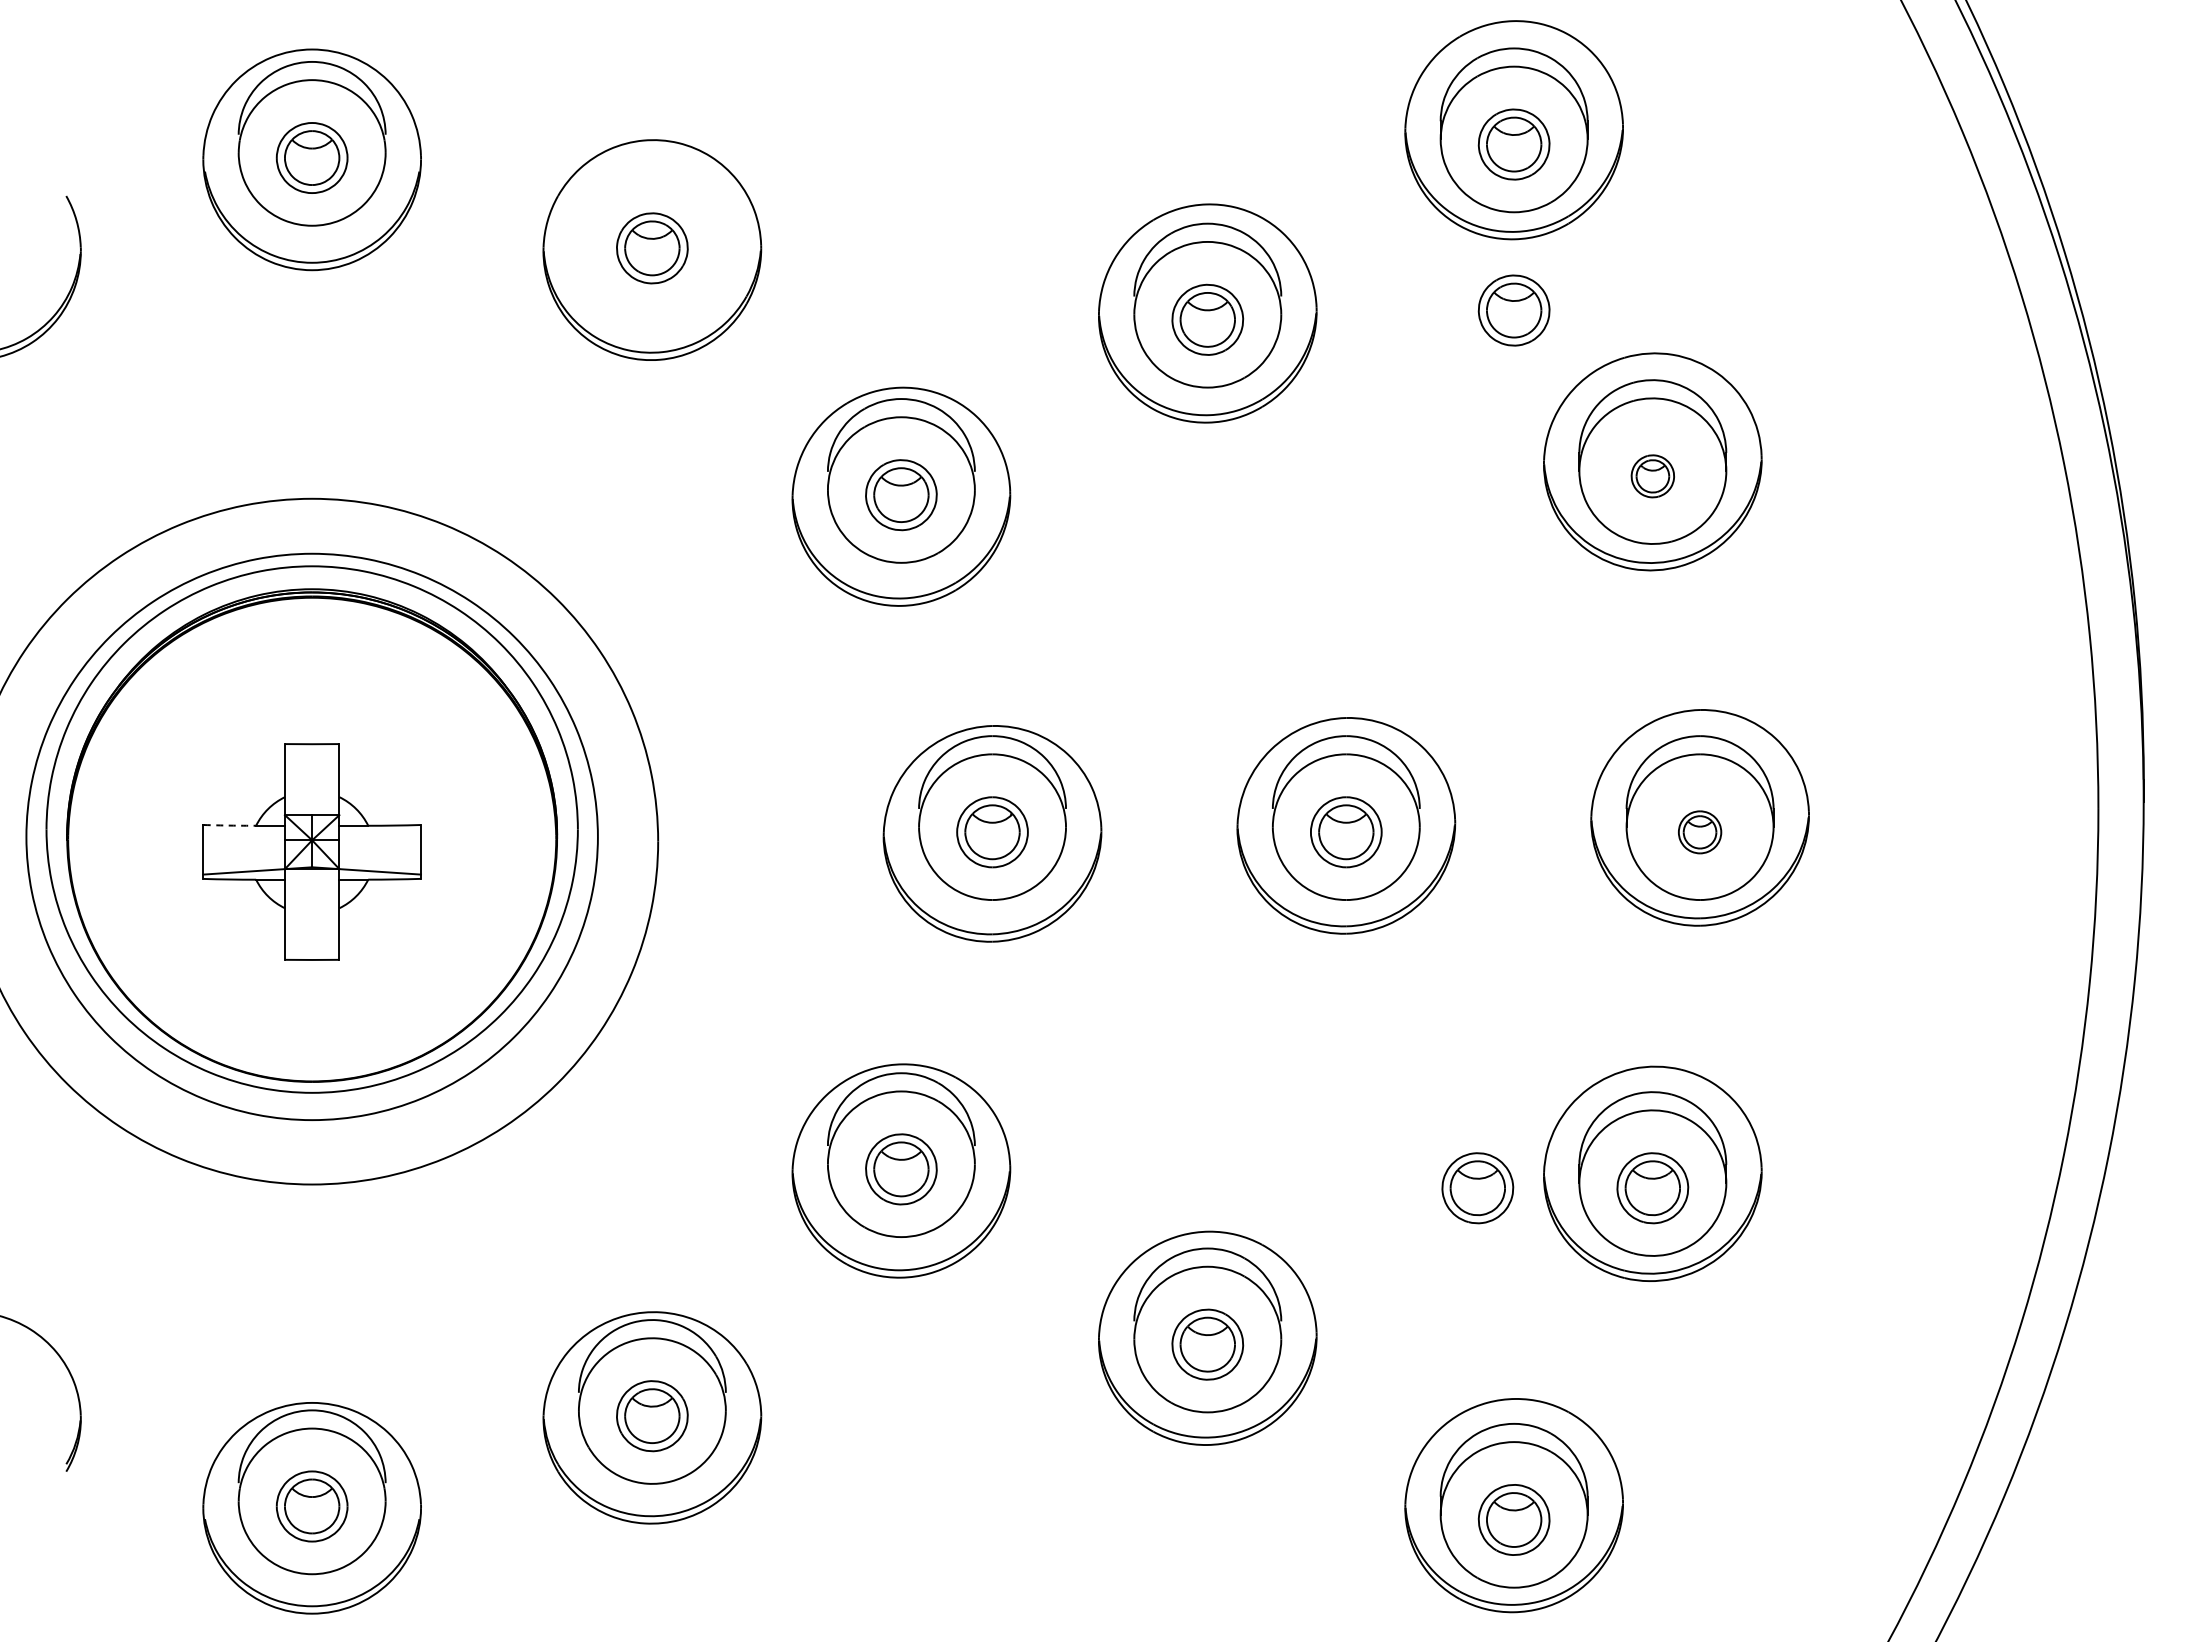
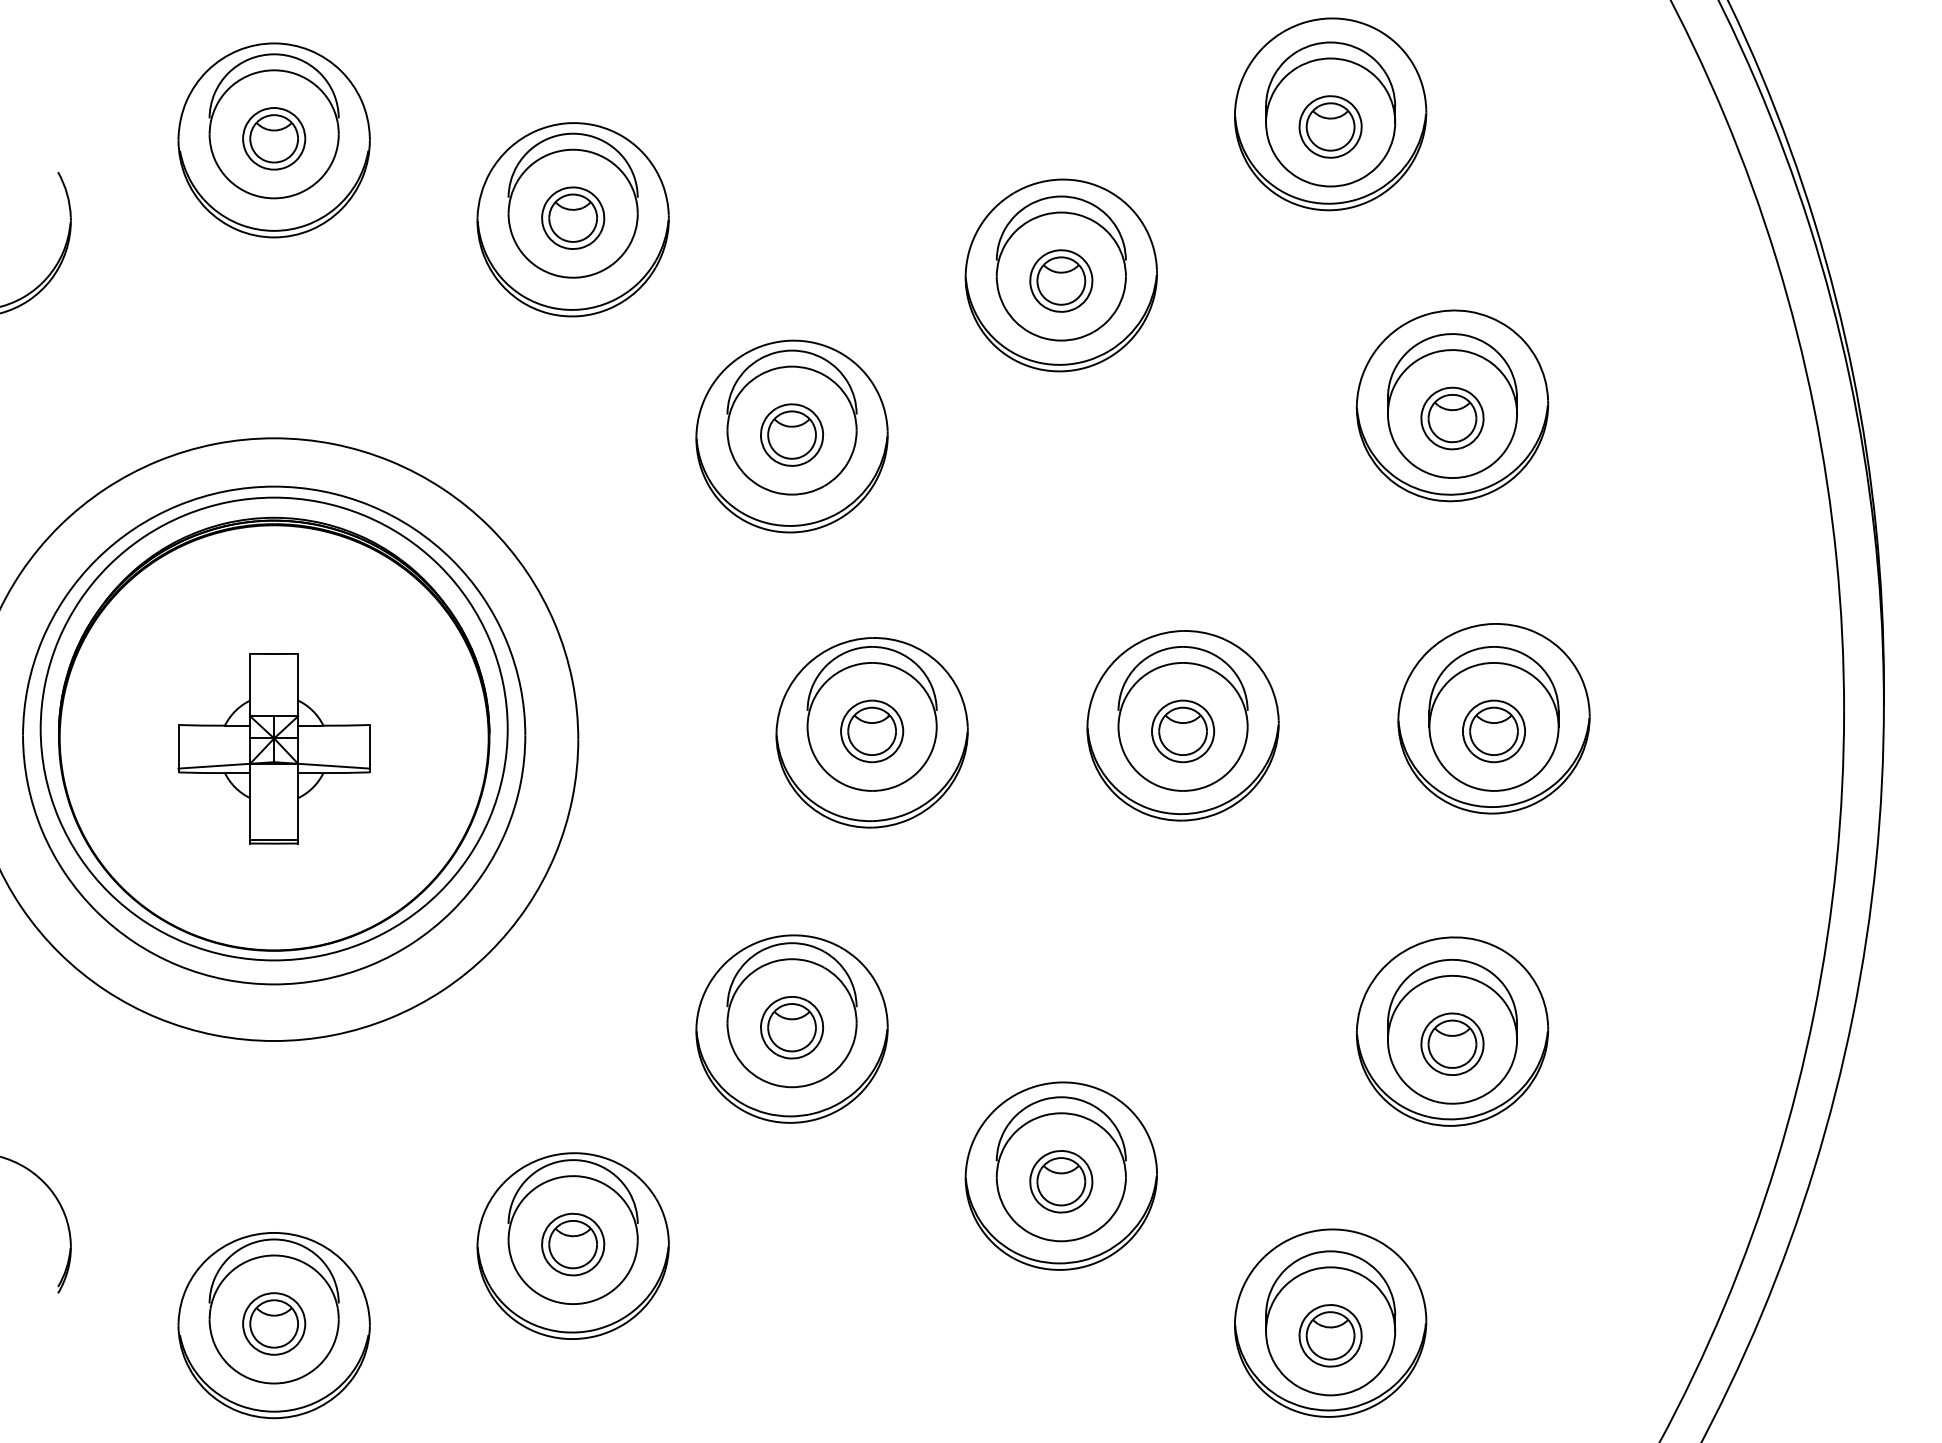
part: (652, 233) -> (573, 205), added
part: (1513, 310) -> (1330, 272), removed
part: (1652, 476) -> (1452, 418), size x1.67
arc: (230, 825) -> (202, 725), dashed -> solid
part: (1699, 832) -> (1493, 731), size x1.67
line: (311, 955) -> (273, 839), added
part: (1477, 1188) -> (1298, 1044), removed

